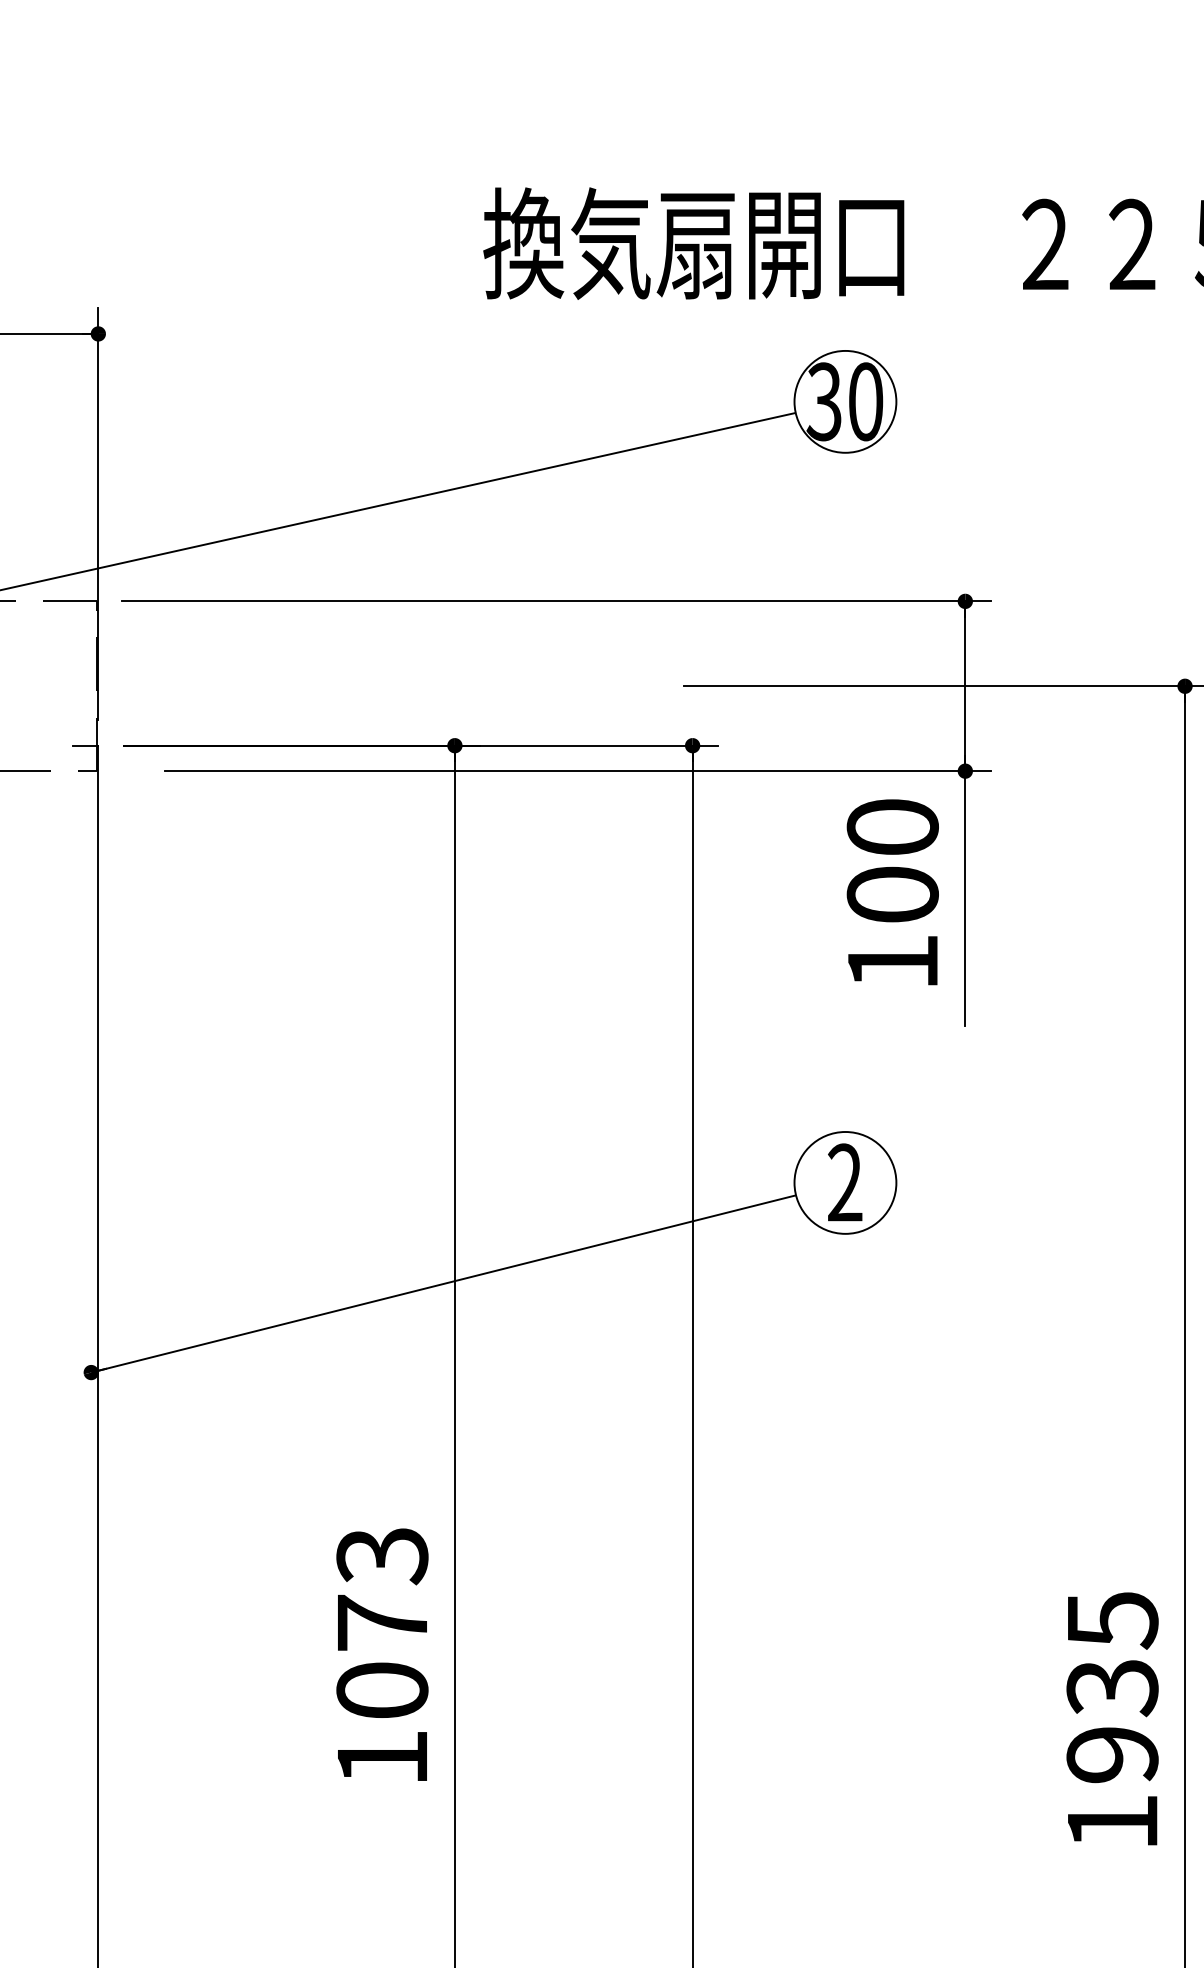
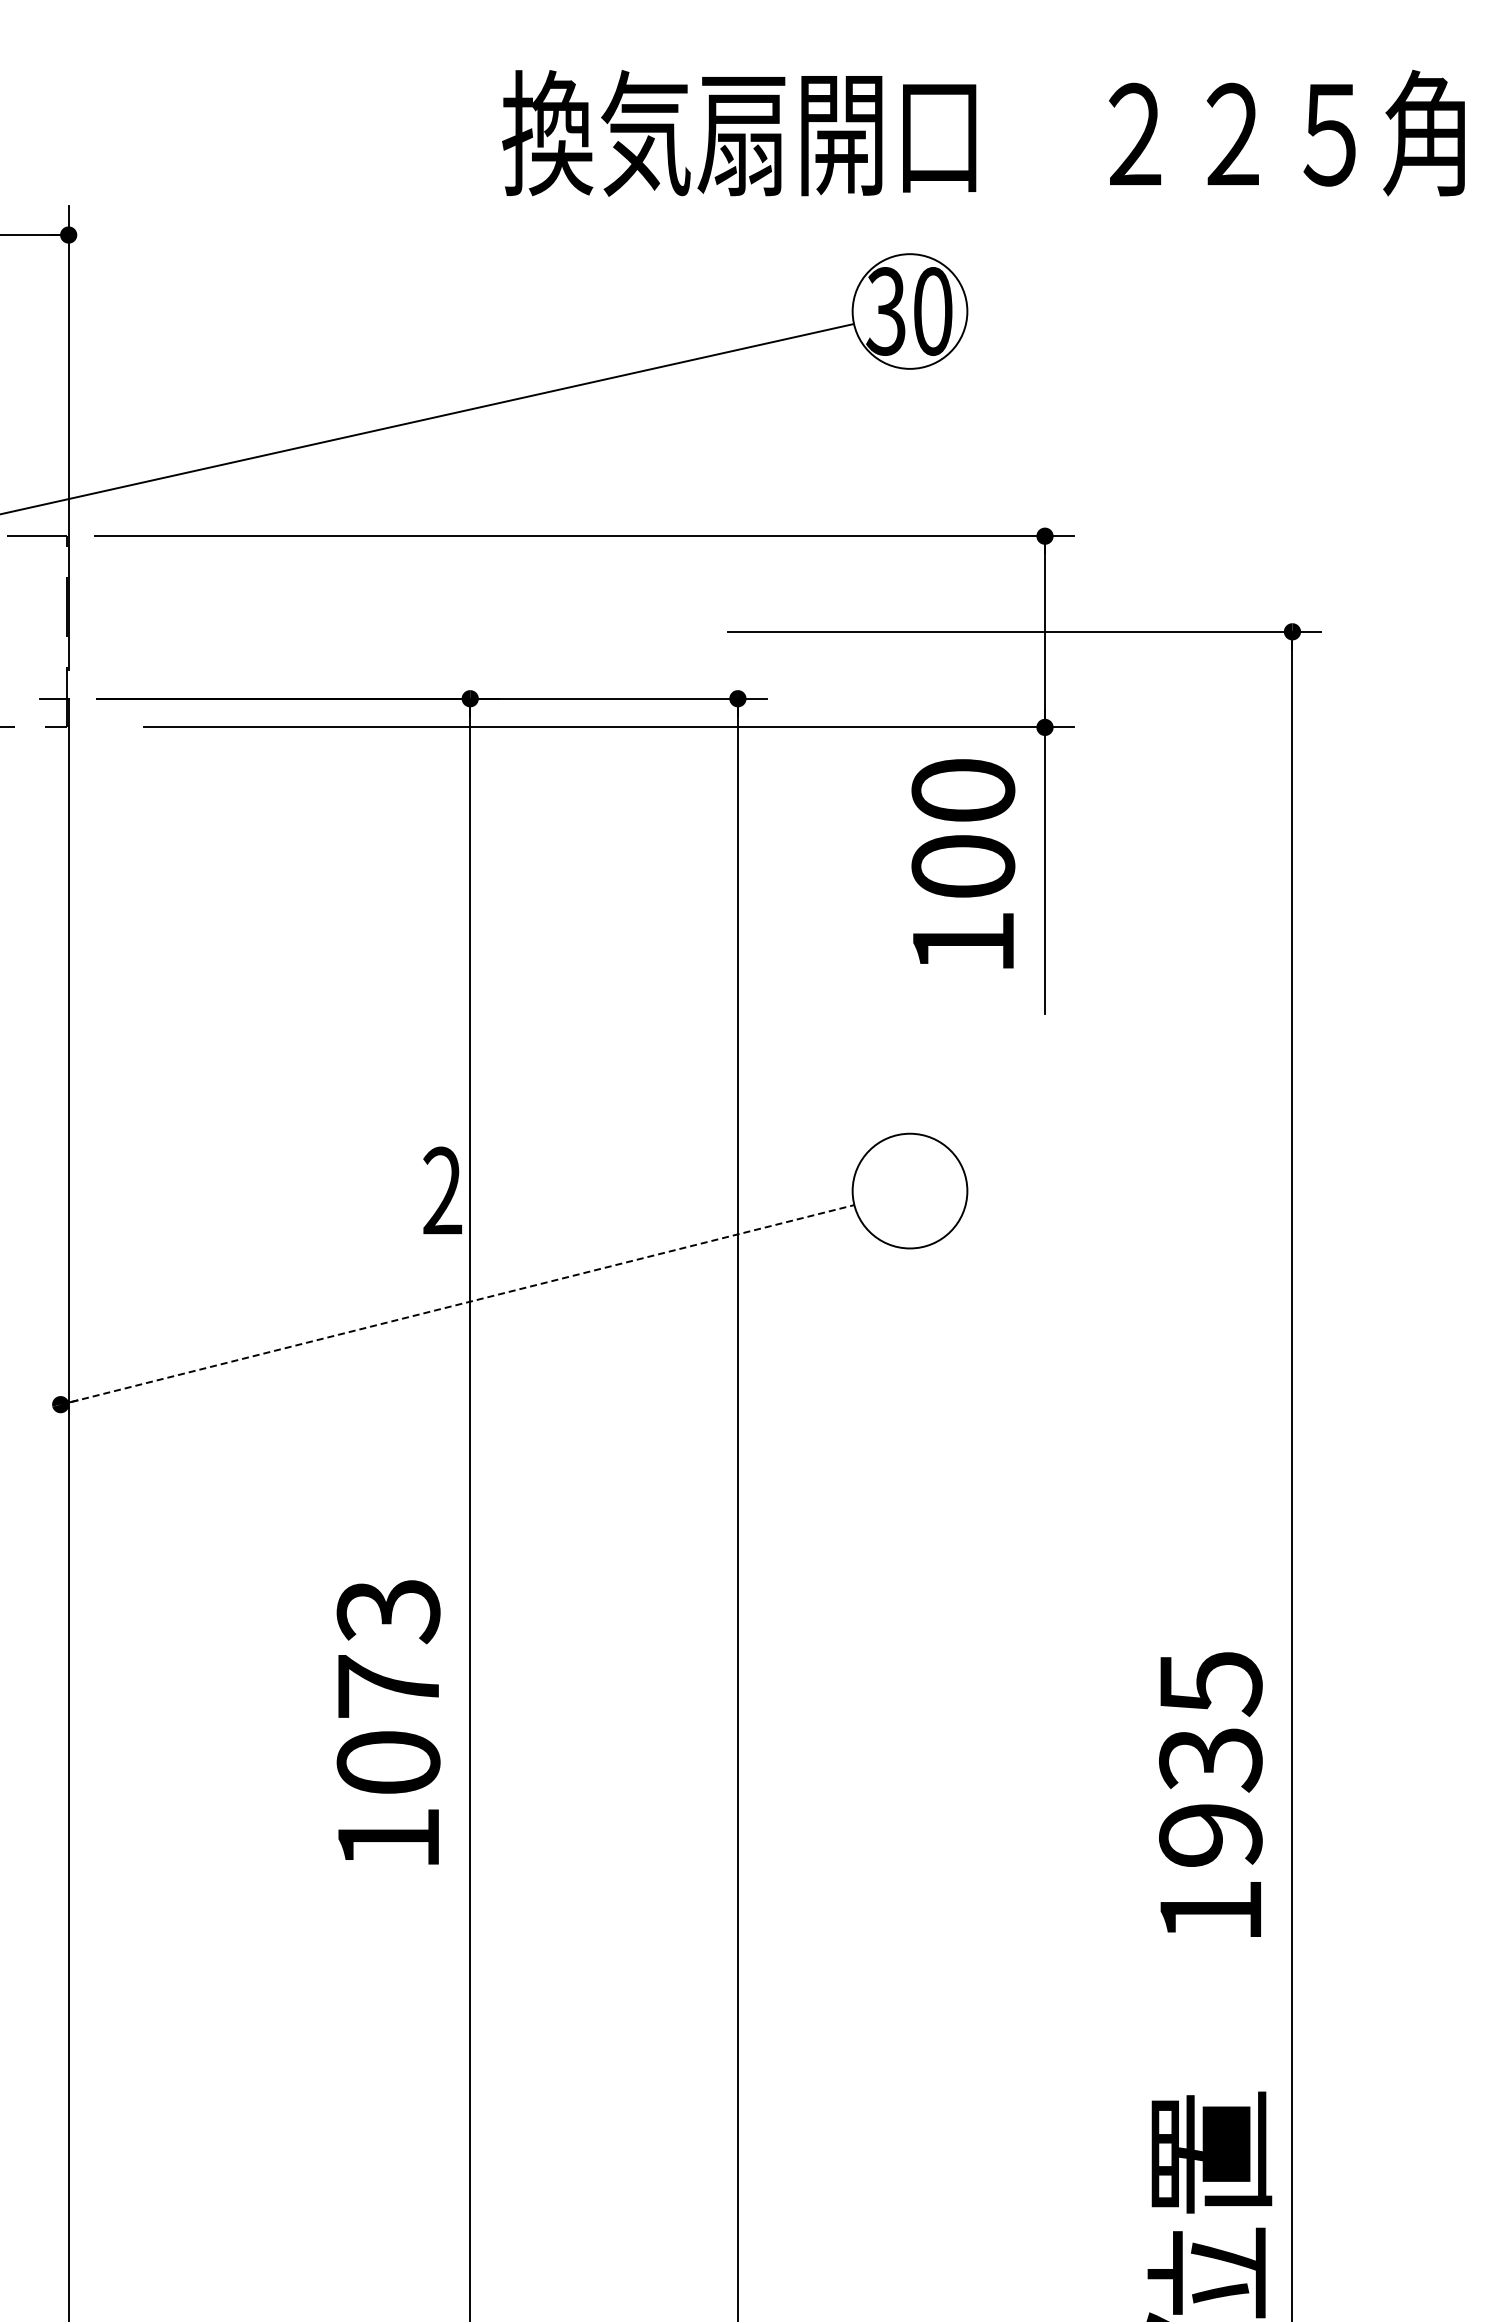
text: (844, 1182) -> (442, 1190), moved
line: (444, 1283) -> (458, 1304), solid -> dashed

